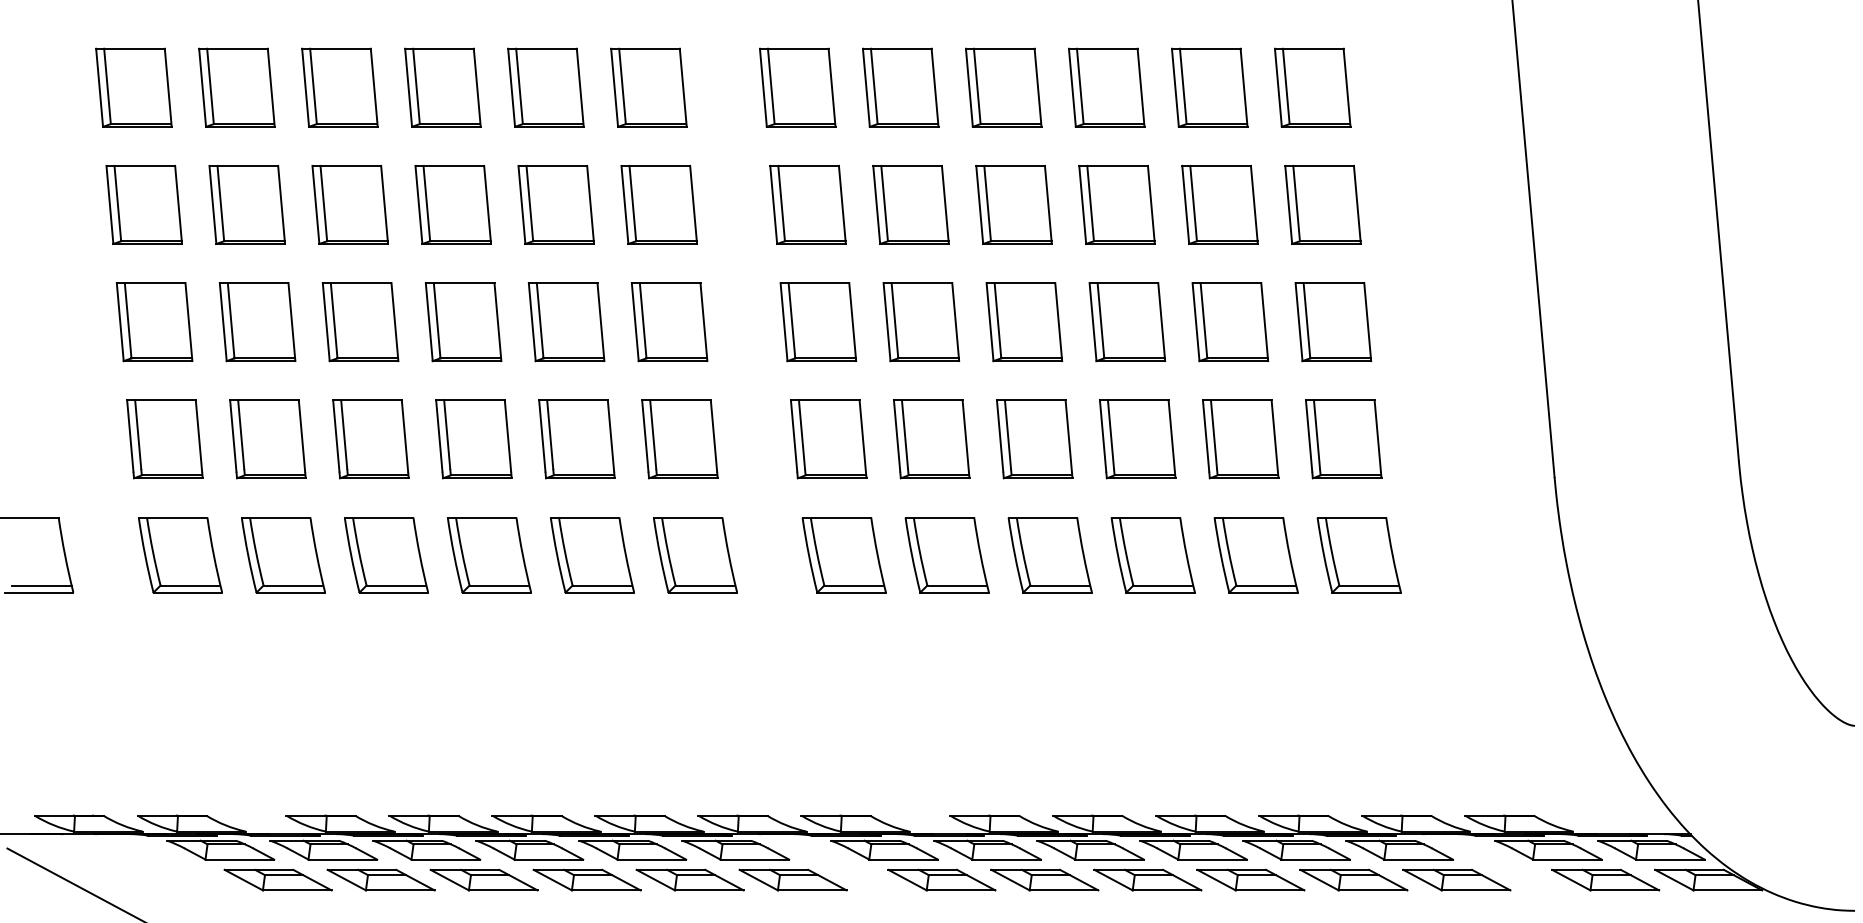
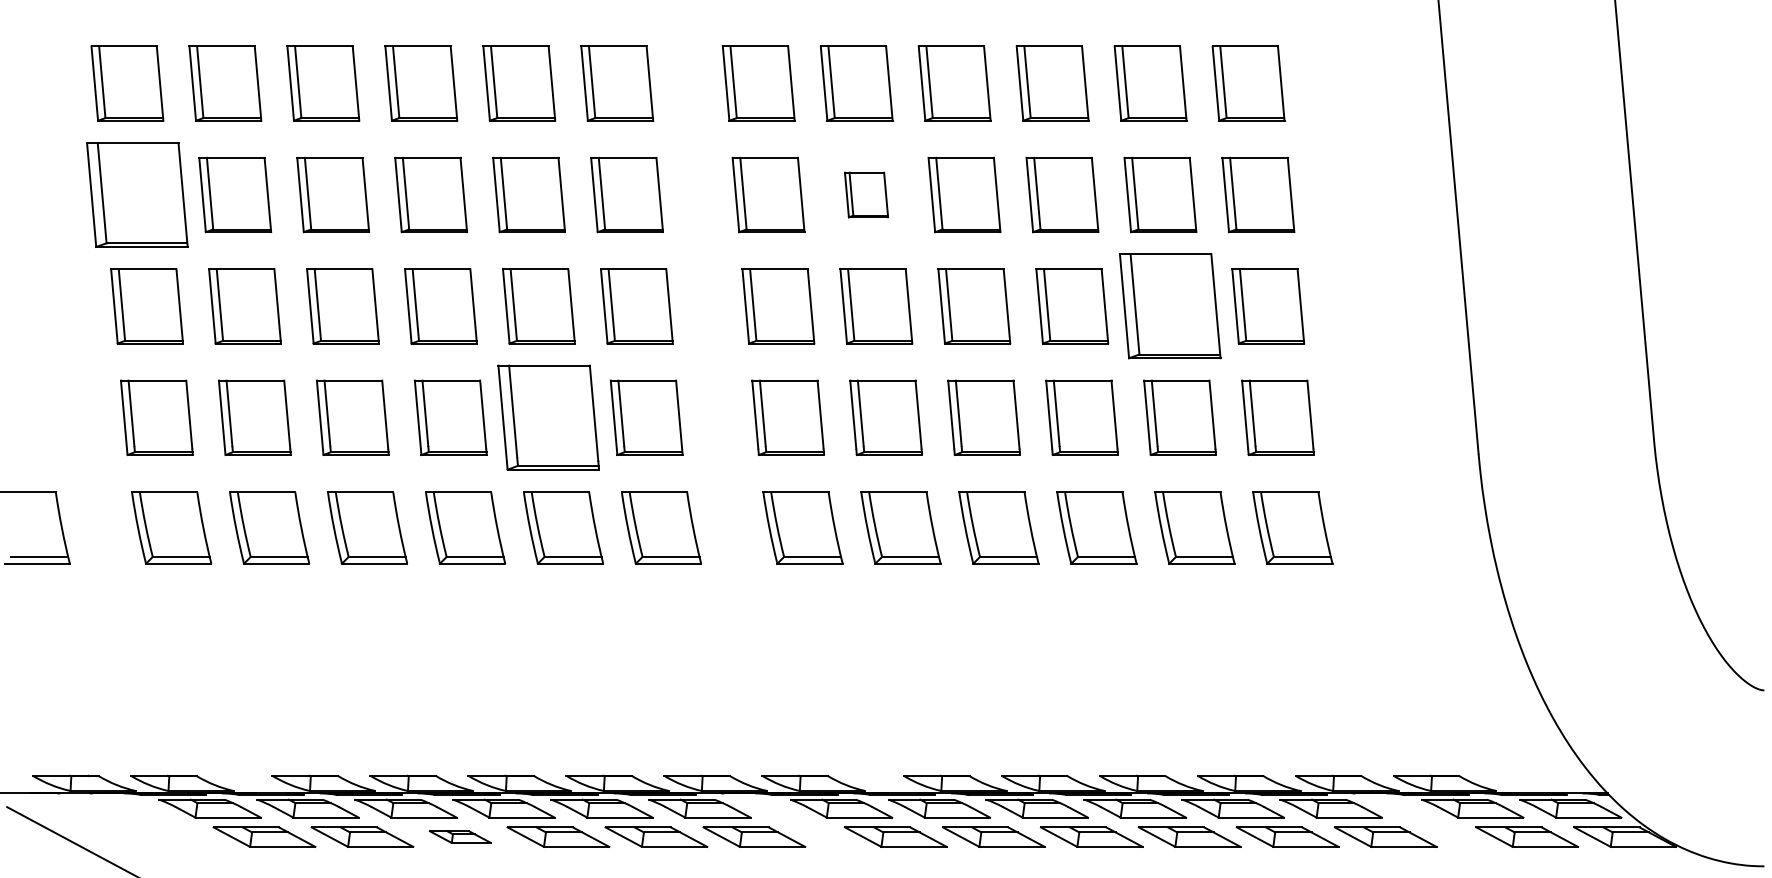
part: (143, 204) -> (136, 194), size x1.4
part: (910, 204) -> (866, 194), size x0.6
part: (1230, 322) -> (1170, 306), size x1.4
part: (576, 439) -> (548, 418), size x1.4
part: (483, 879) -> (459, 836), size x0.6

